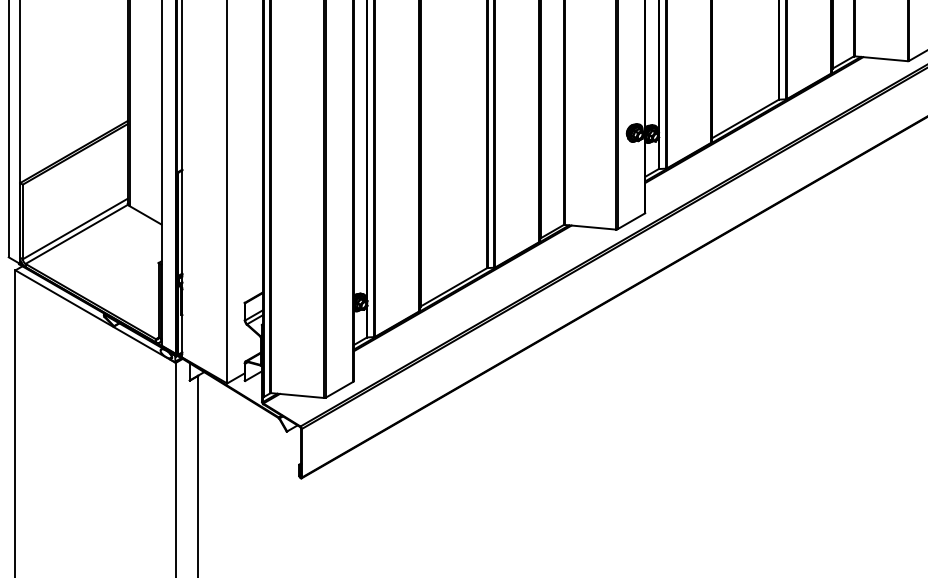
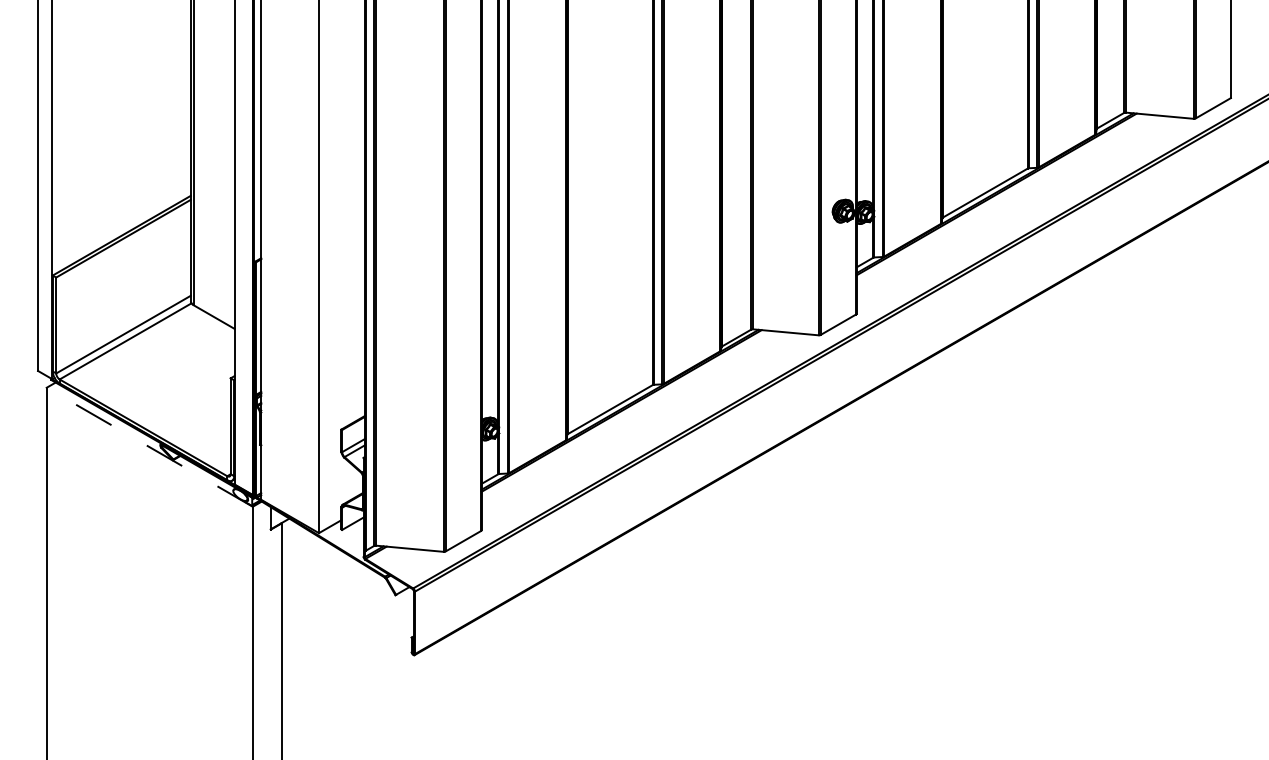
line: (95, 316) -> (149, 447), solid -> dashed

